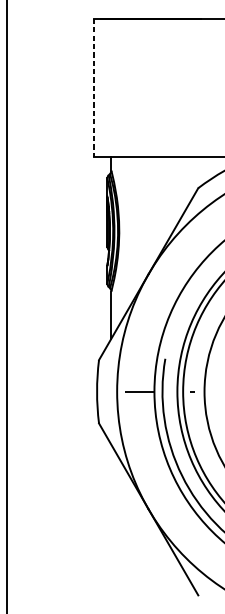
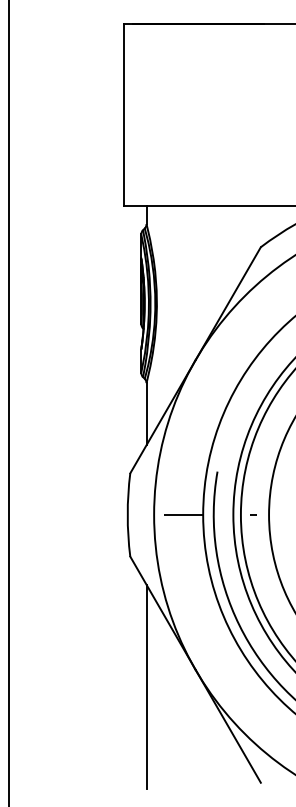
line: (93, 88) -> (123, 115), dashed -> solid
line: (111, 522) -> (146, 686), added

